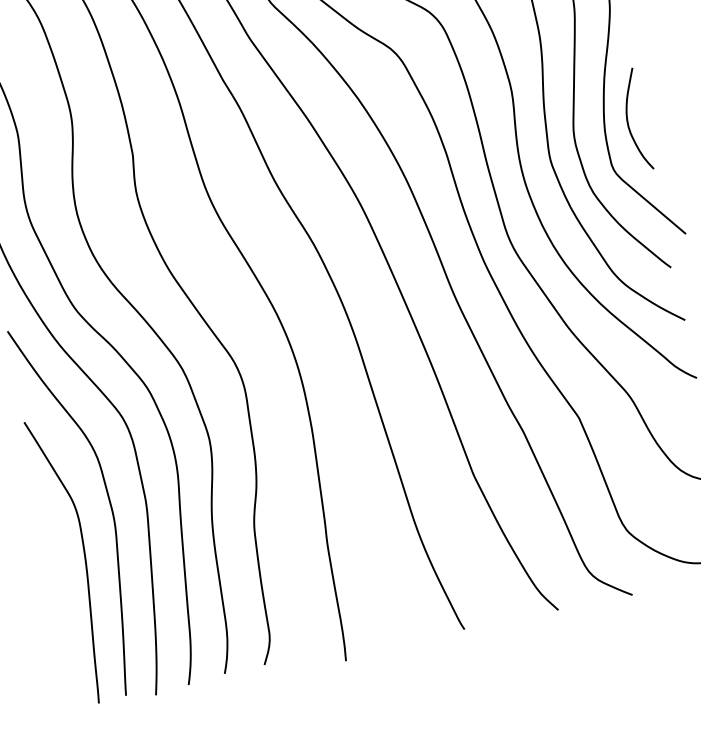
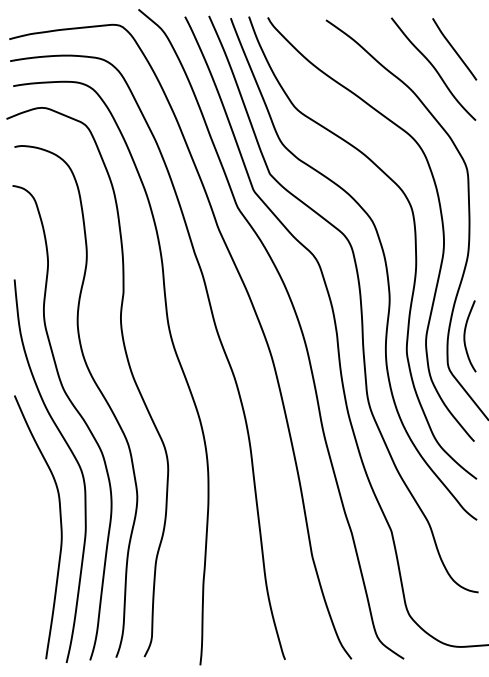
curve: (84, 563) -> (35, 563), removed

